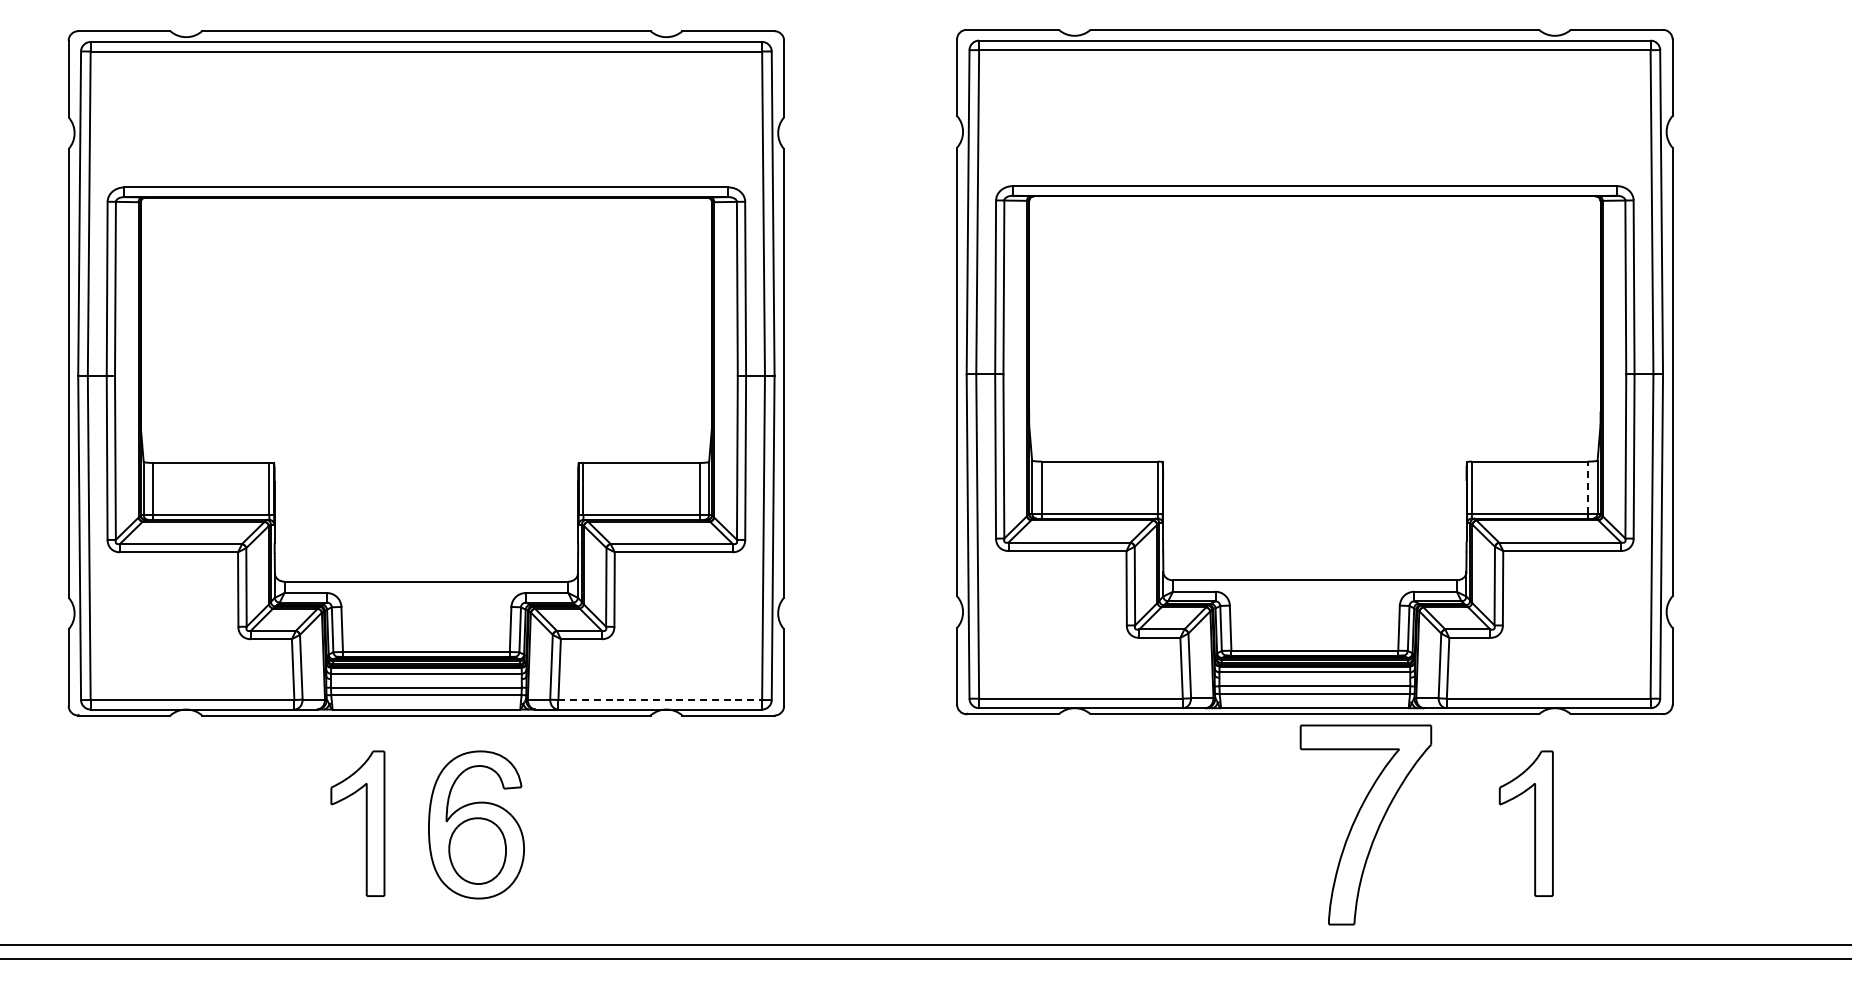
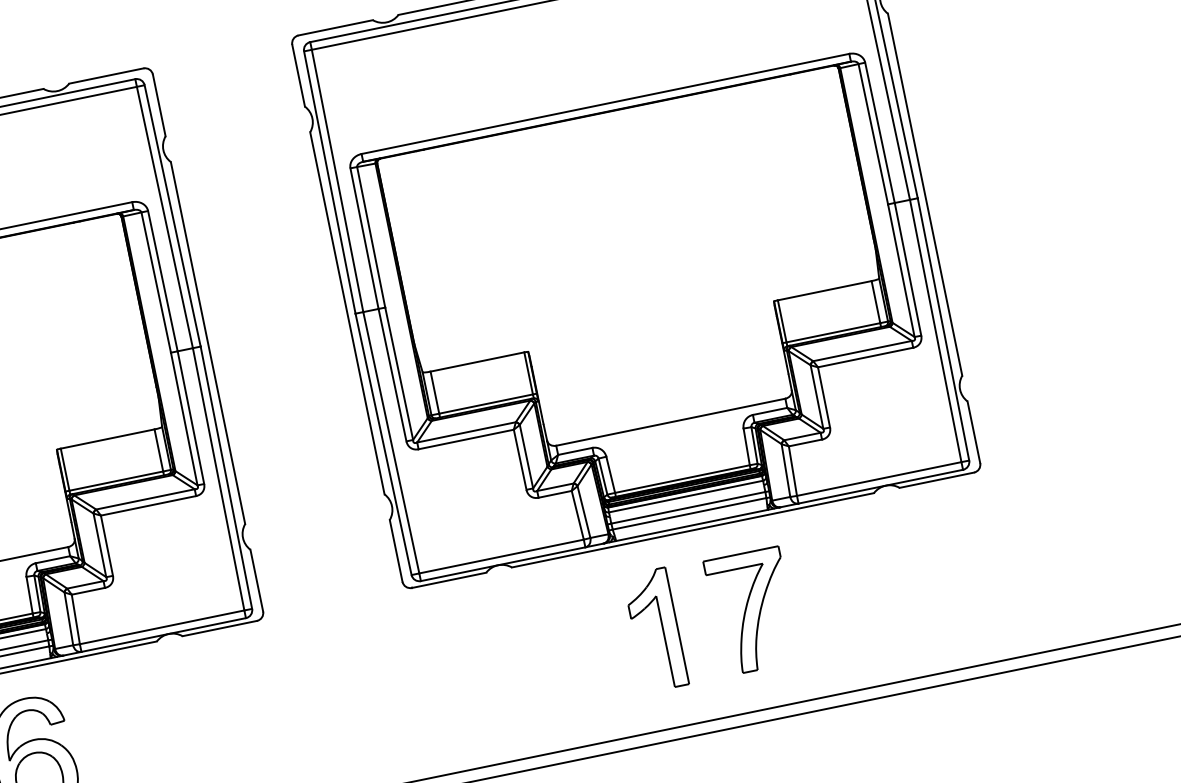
line: (1588, 487) -> (876, 301), dashed -> solid
line: (660, 700) -> (162, 627), dashed -> solid
part: (1534, 823) -> (662, 628), moved
part: (1365, 824) -> (752, 610), size x0.71

